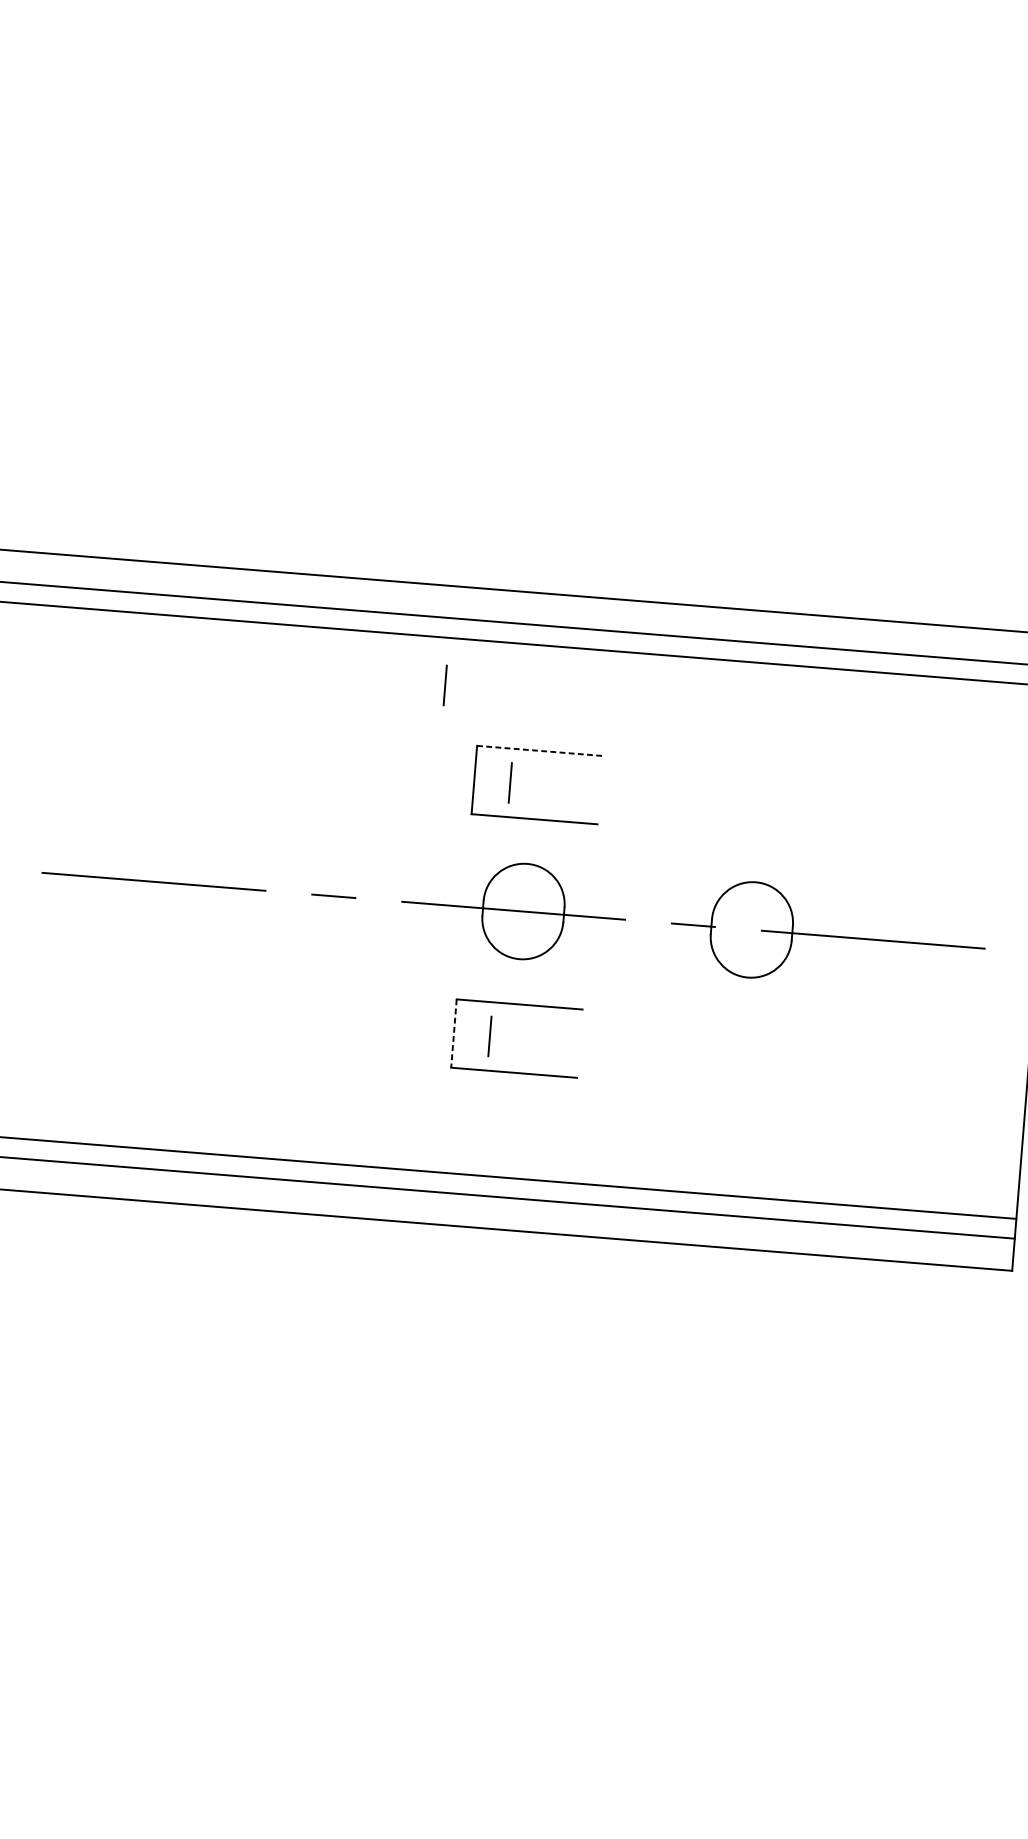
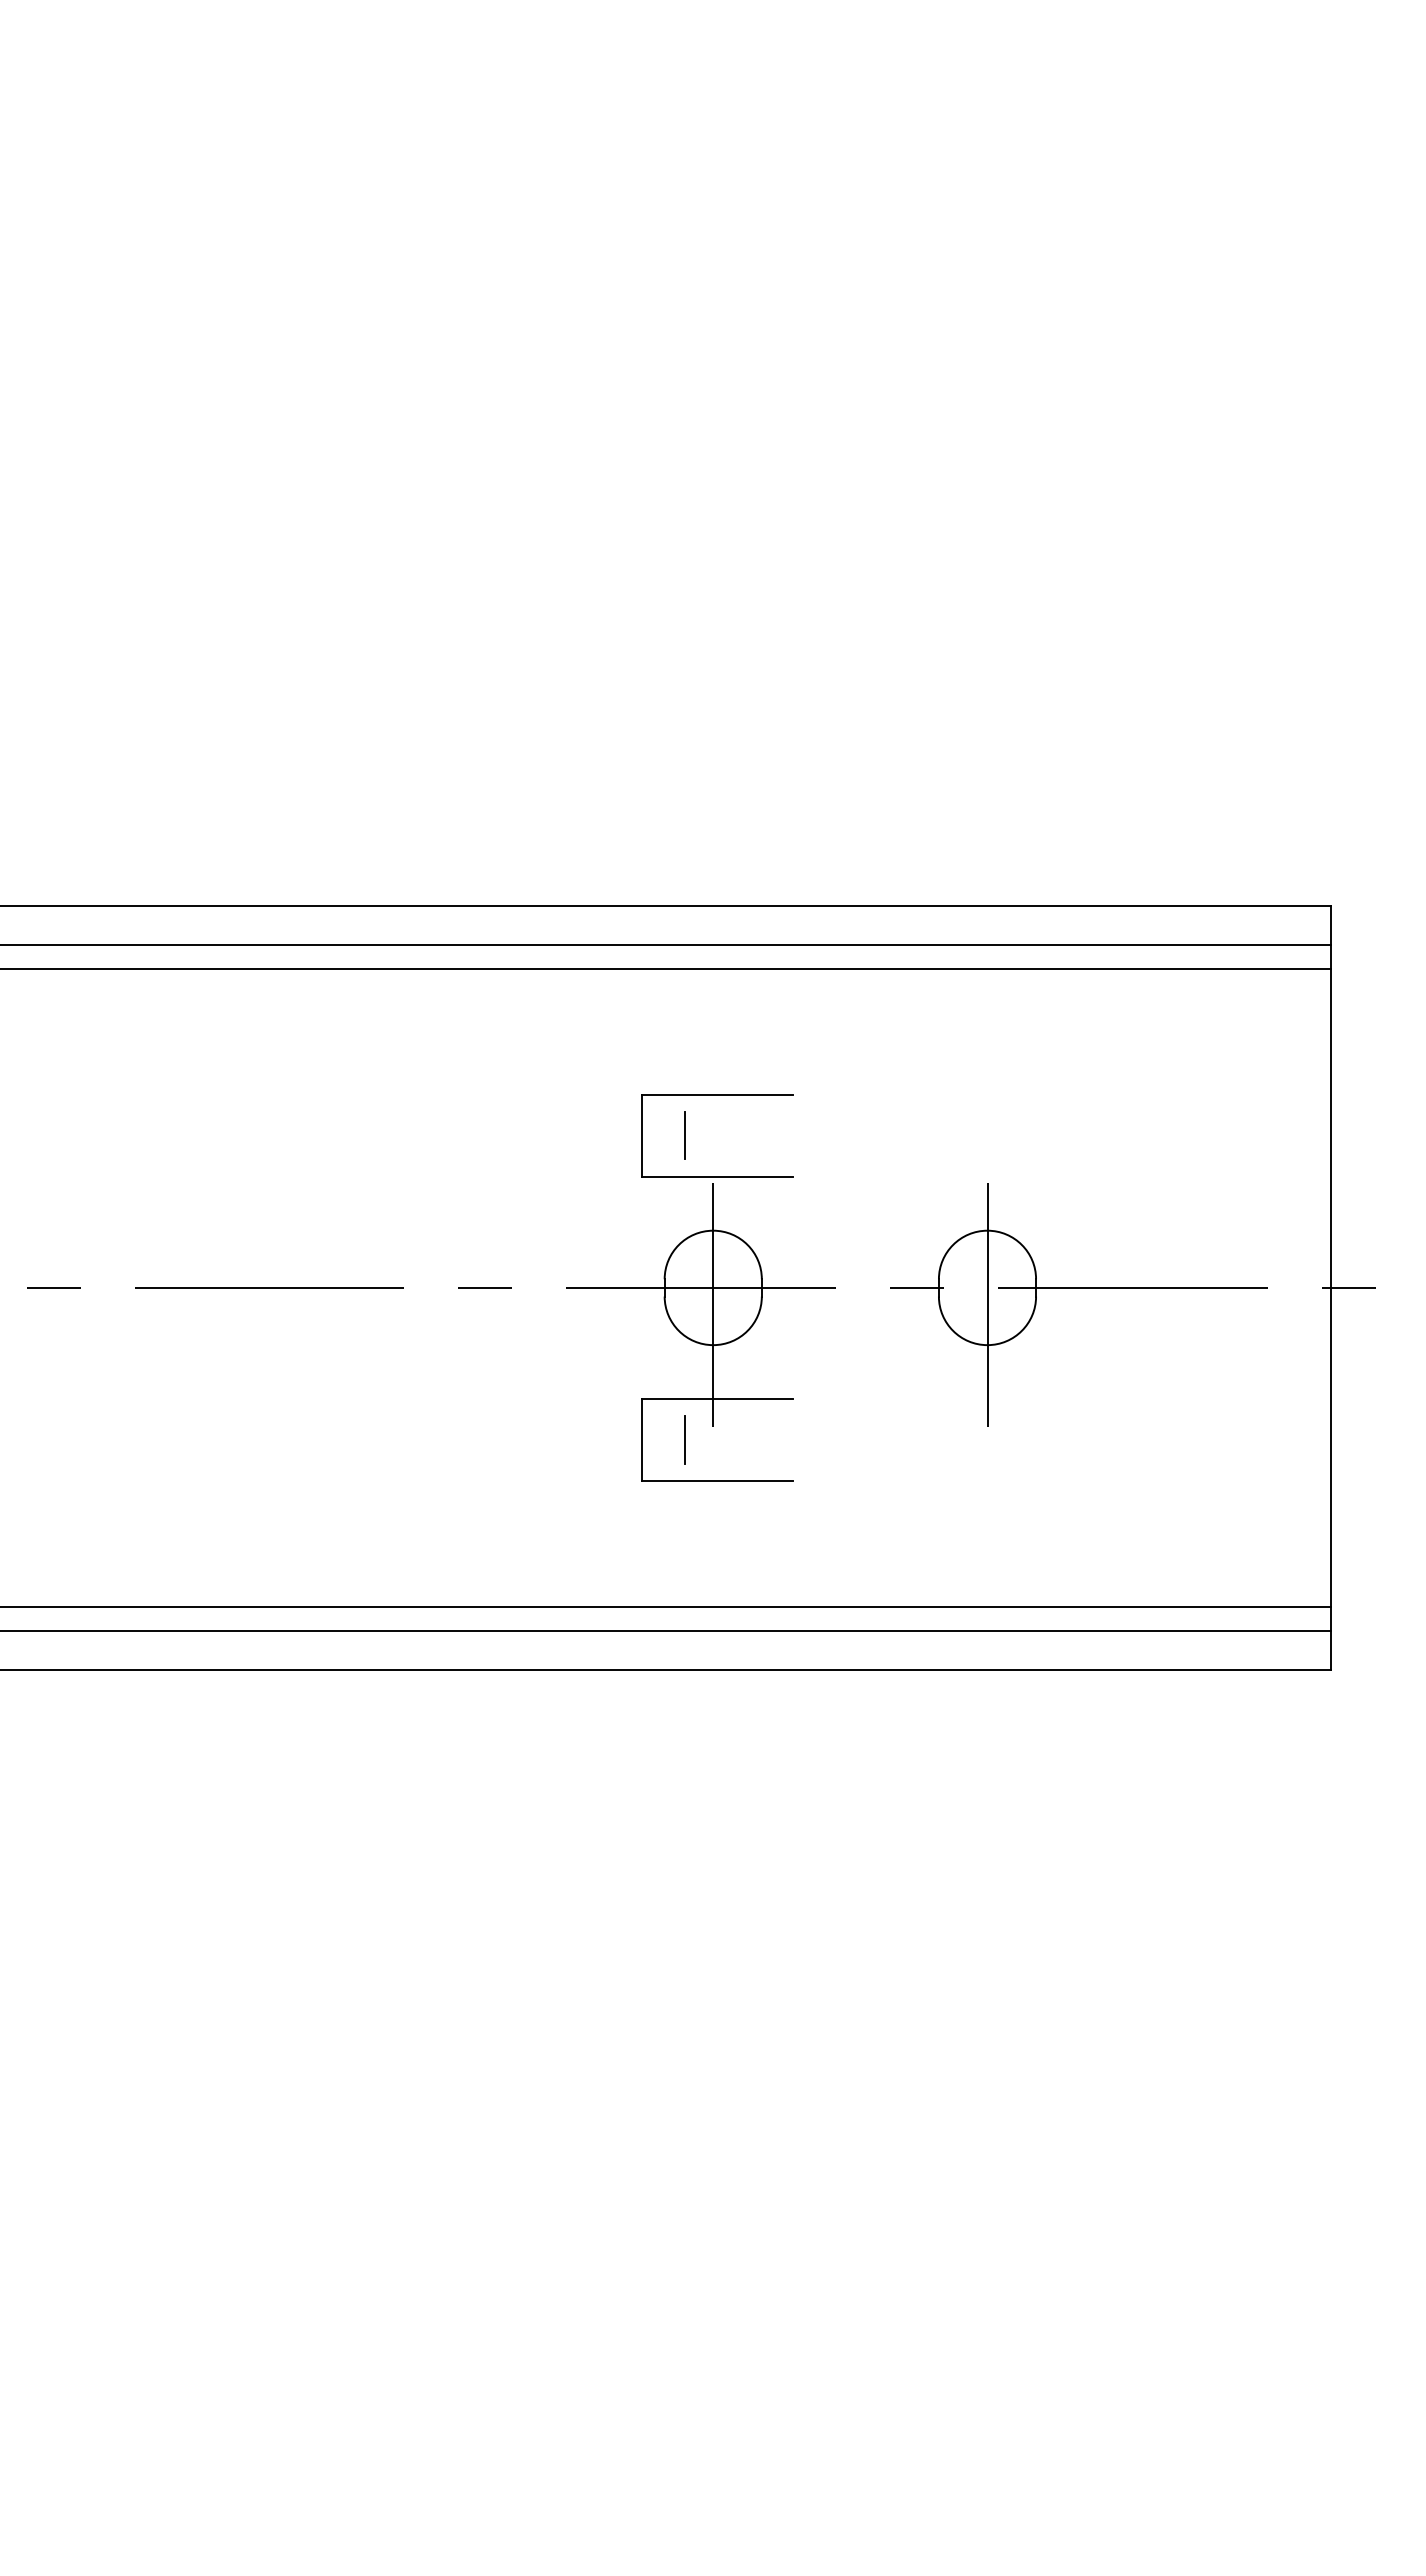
line: (444, 685) -> (597, 1025), removed
line: (539, 750) -> (717, 1094), dashed -> solid
line: (522, 926) -> (713, 1305), added
line: (750, 944) -> (987, 1305), added
line: (454, 1033) -> (642, 1440), dashed -> solid

